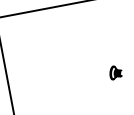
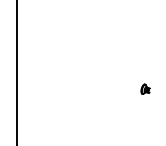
part: (115, 71) -> (145, 88), size x0.62

